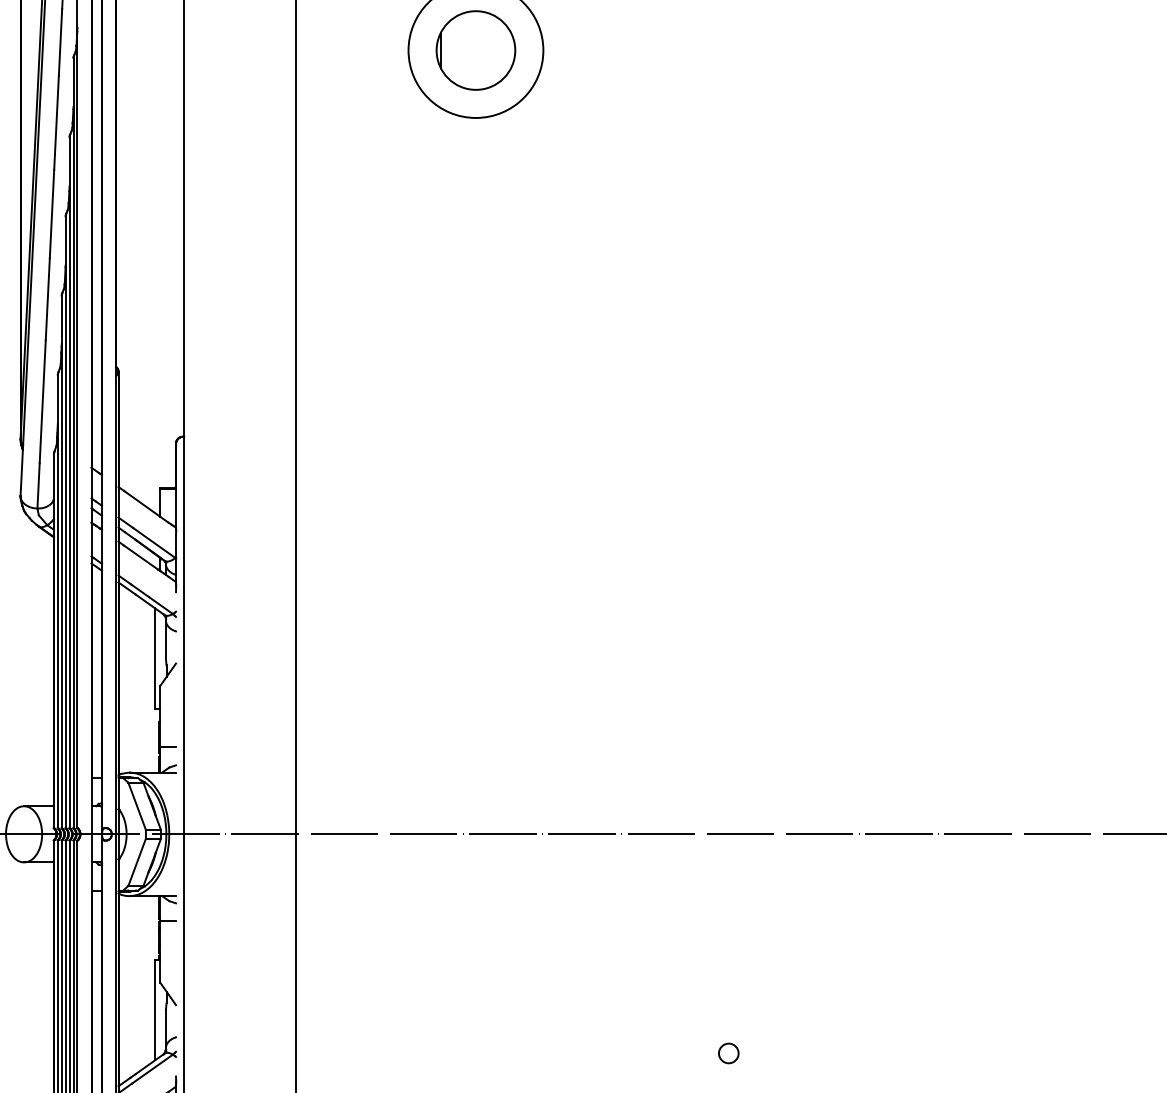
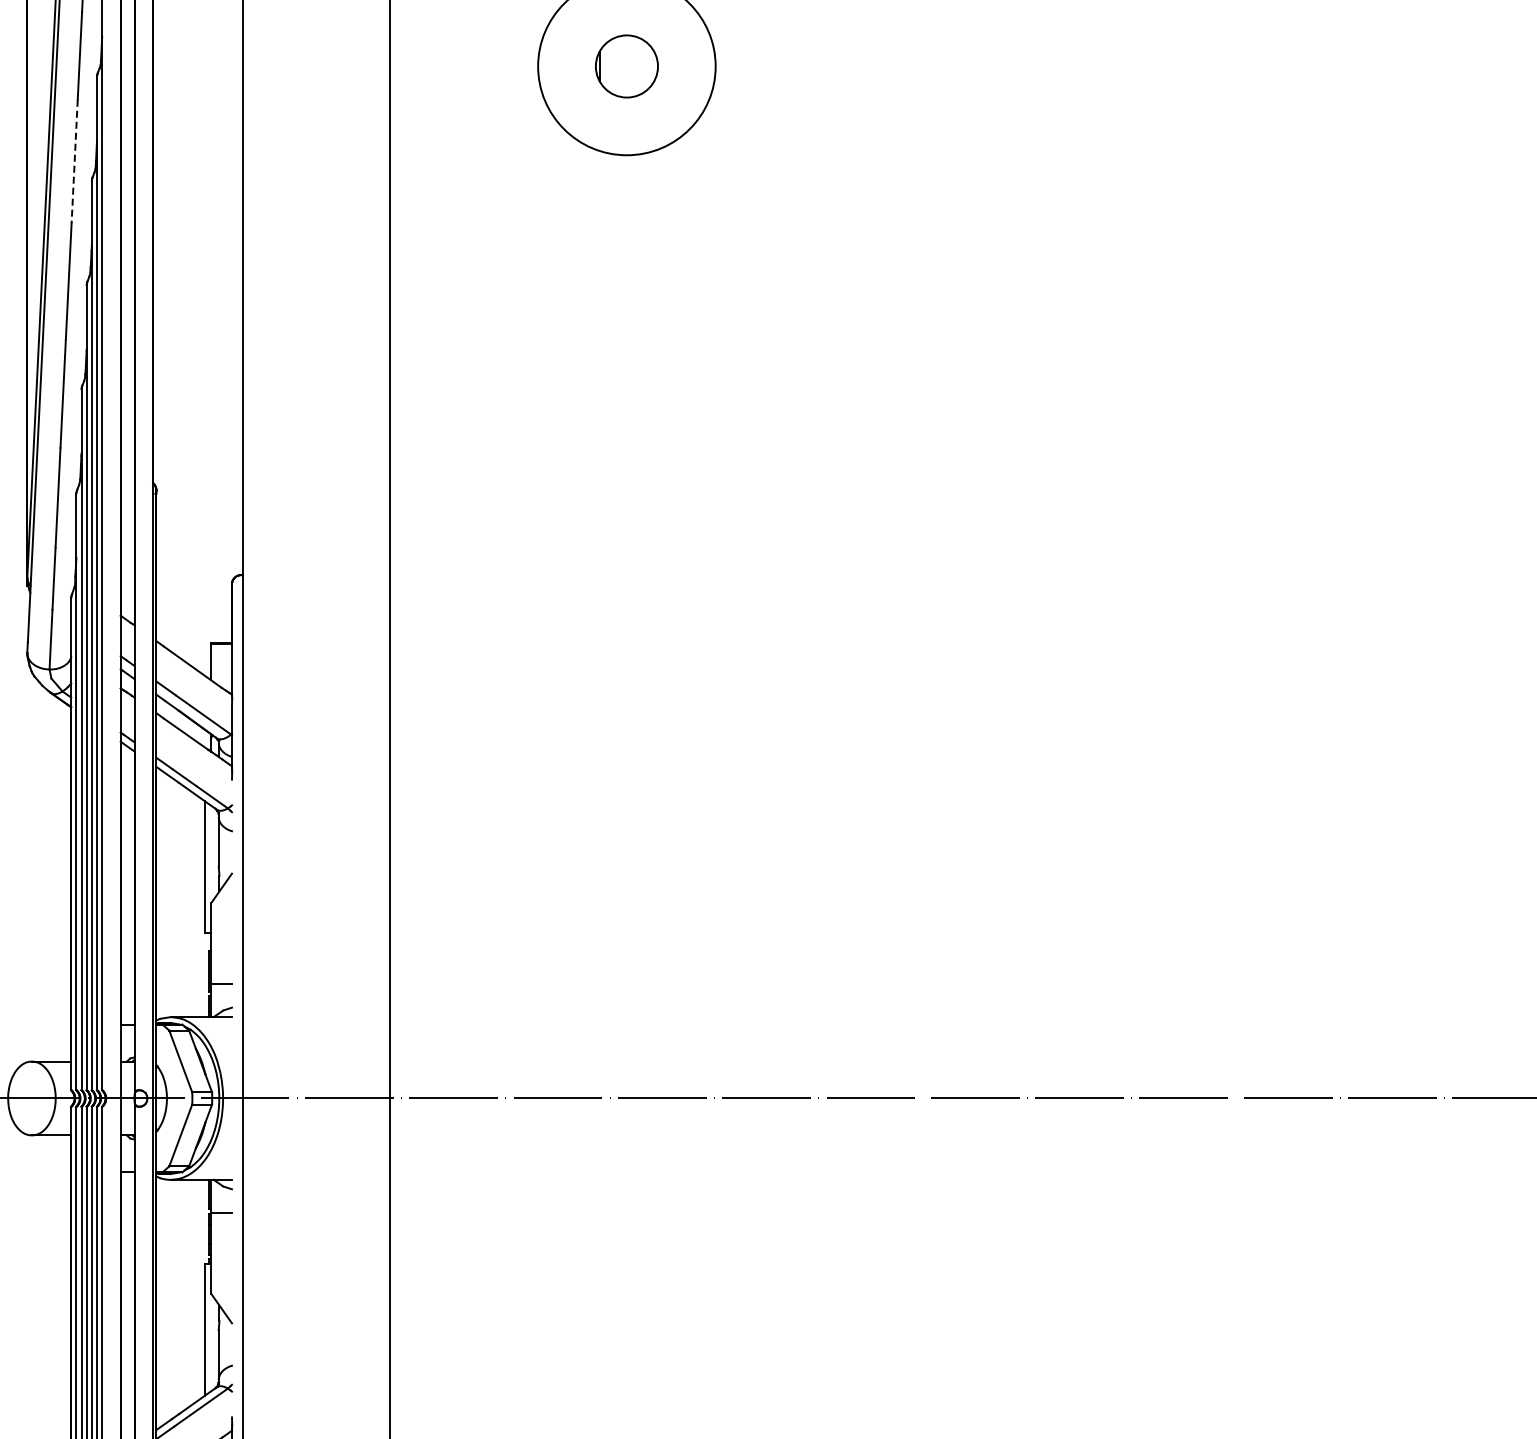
part: (475, 50) -> (626, 66), size x0.6
line: (56, 122) -> (74, 161), solid -> dashed
circle: (728, 1053) -> (959, 1386), removed

